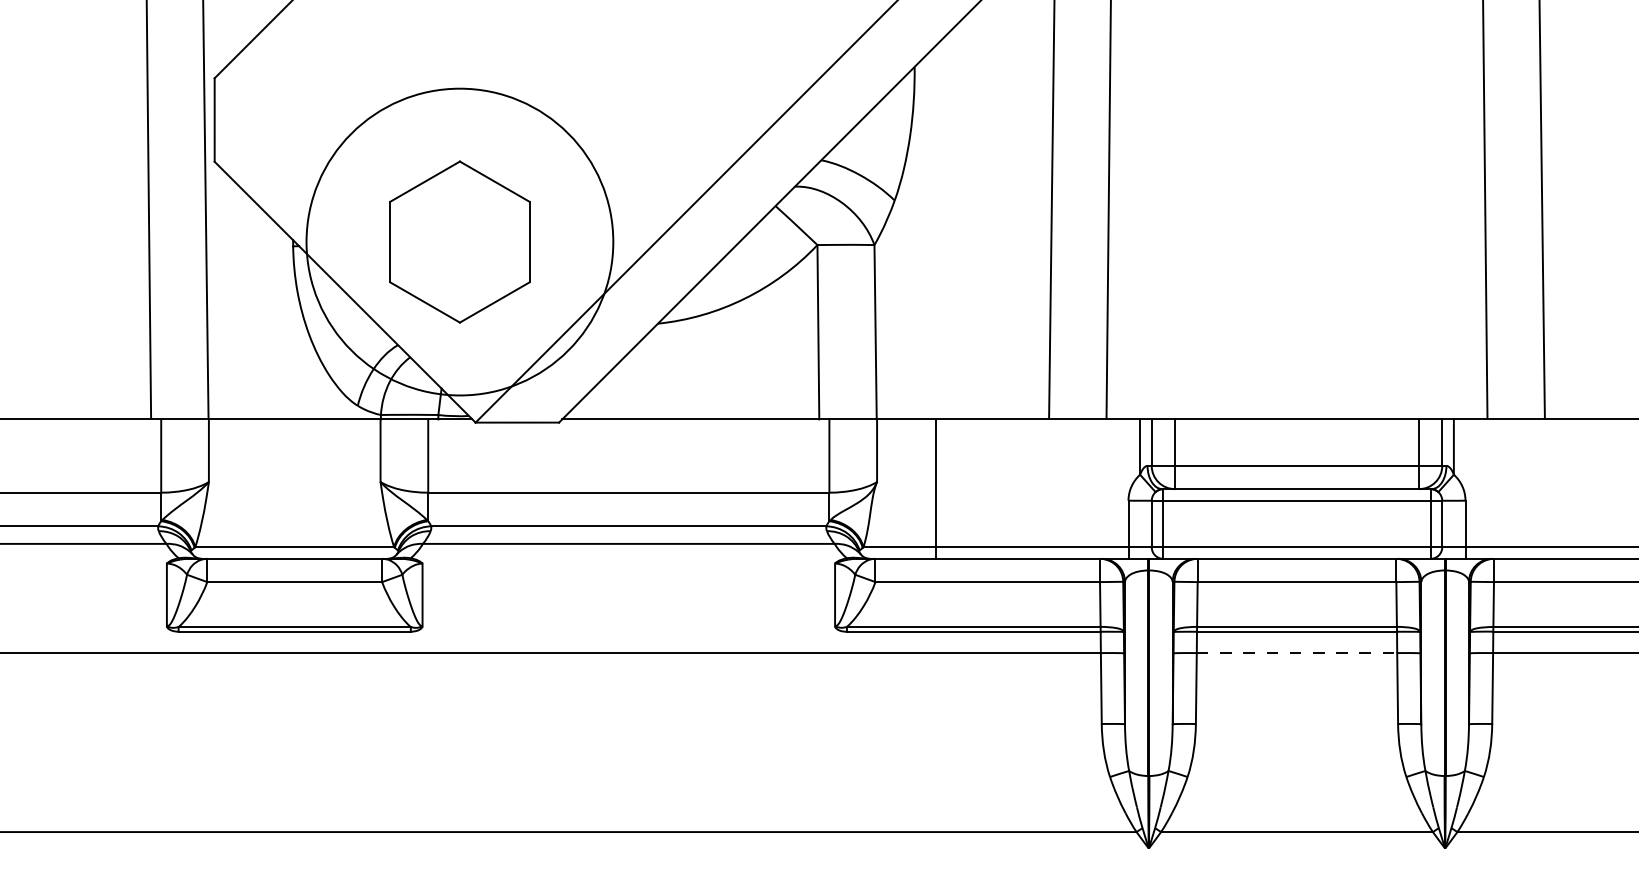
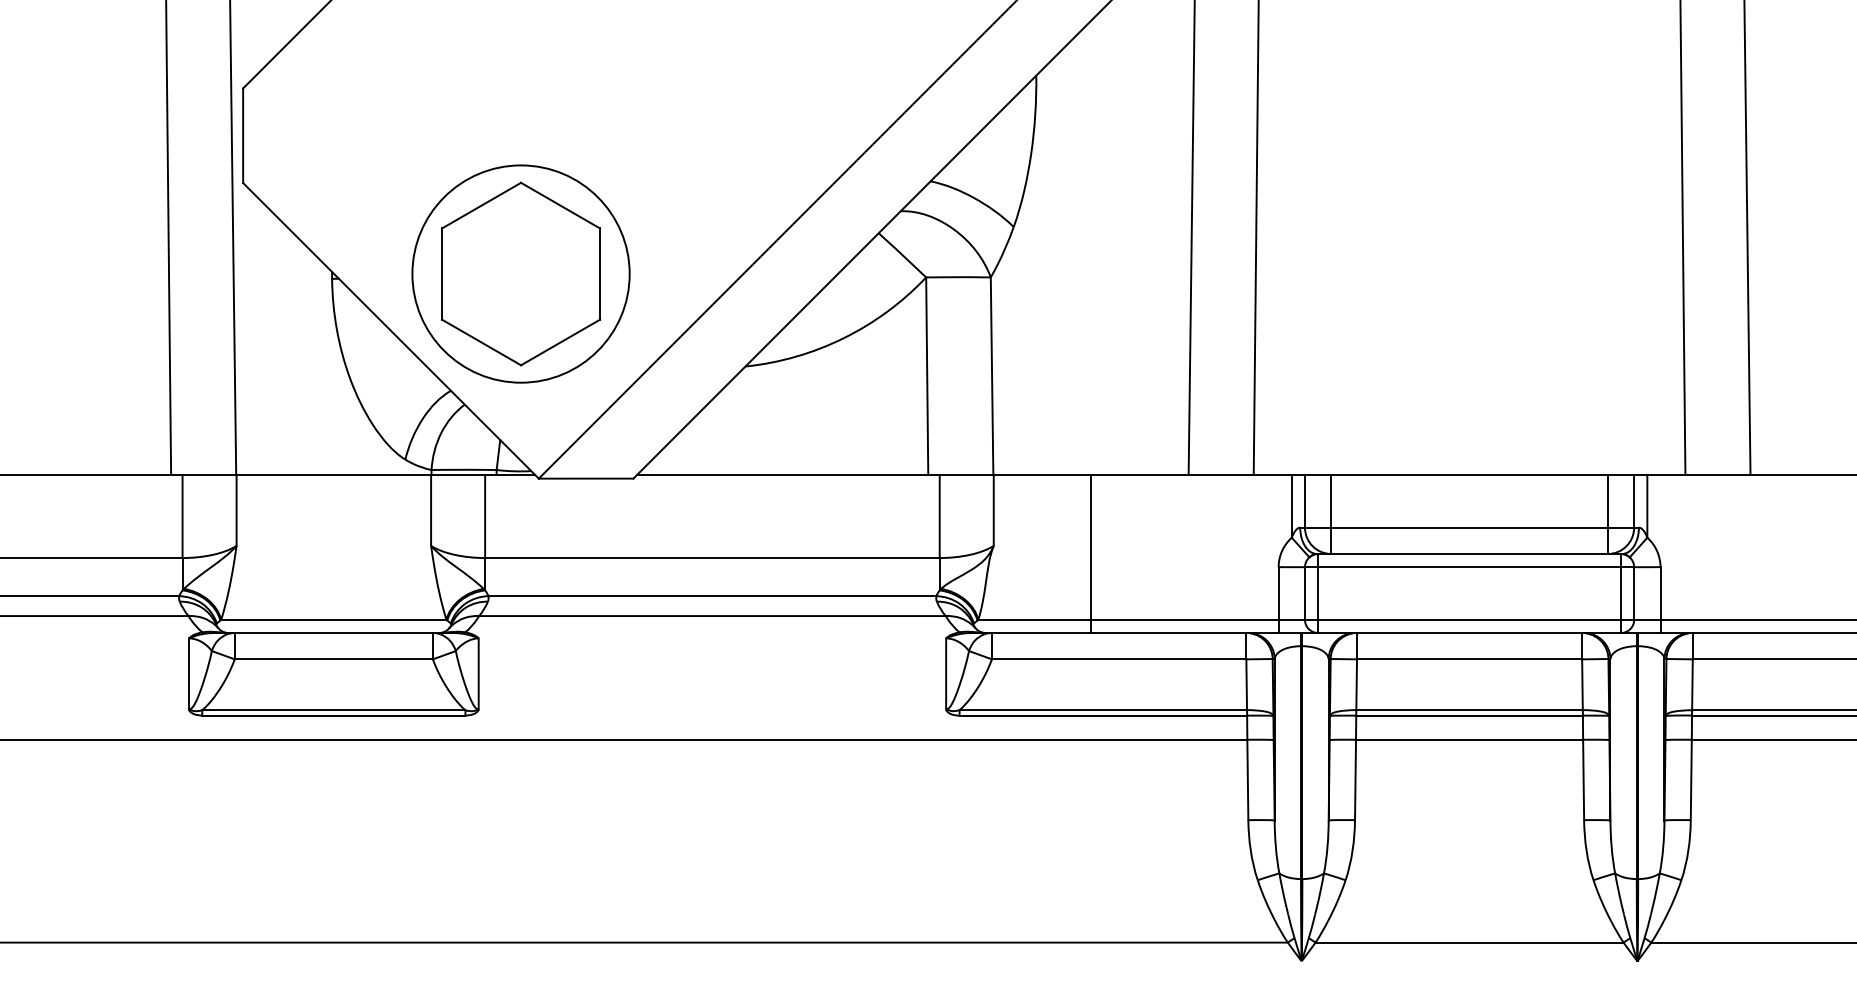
circle: (459, 241) -> (520, 273), size x0.62
line: (935, 489) -> (1091, 554), moved
line: (1296, 652) -> (1469, 739), dashed -> solid

